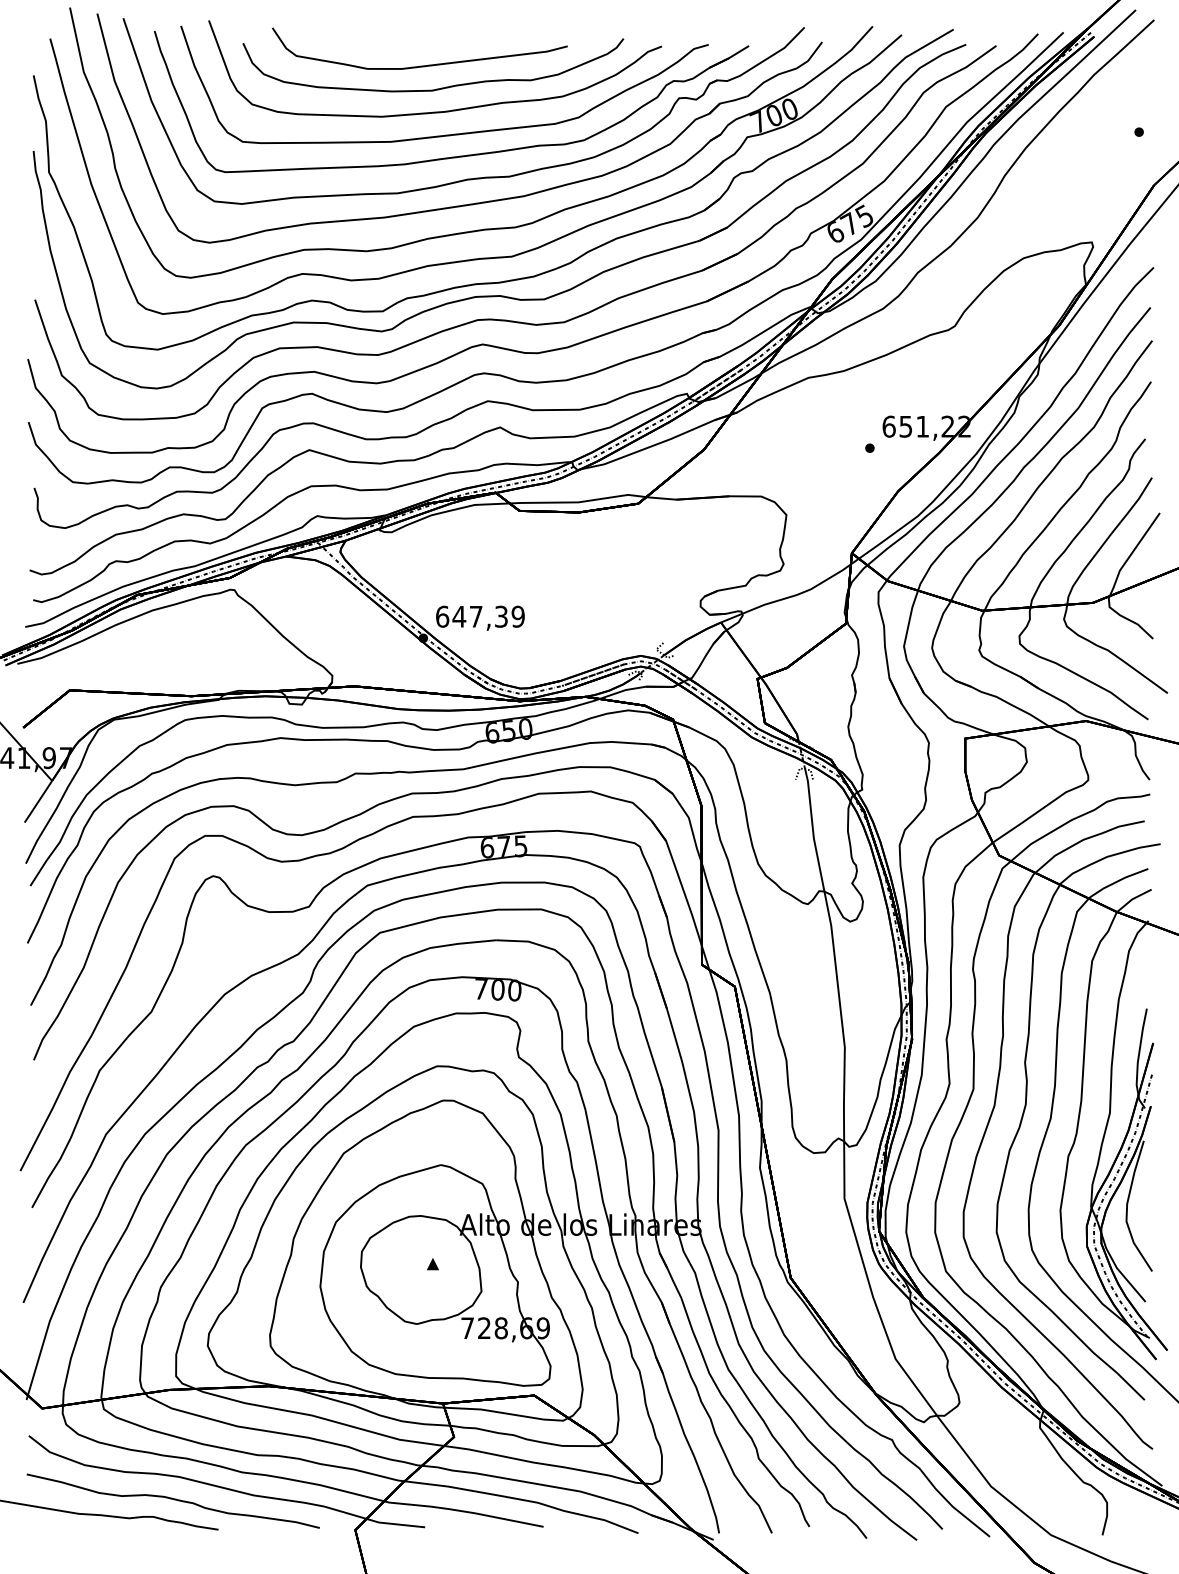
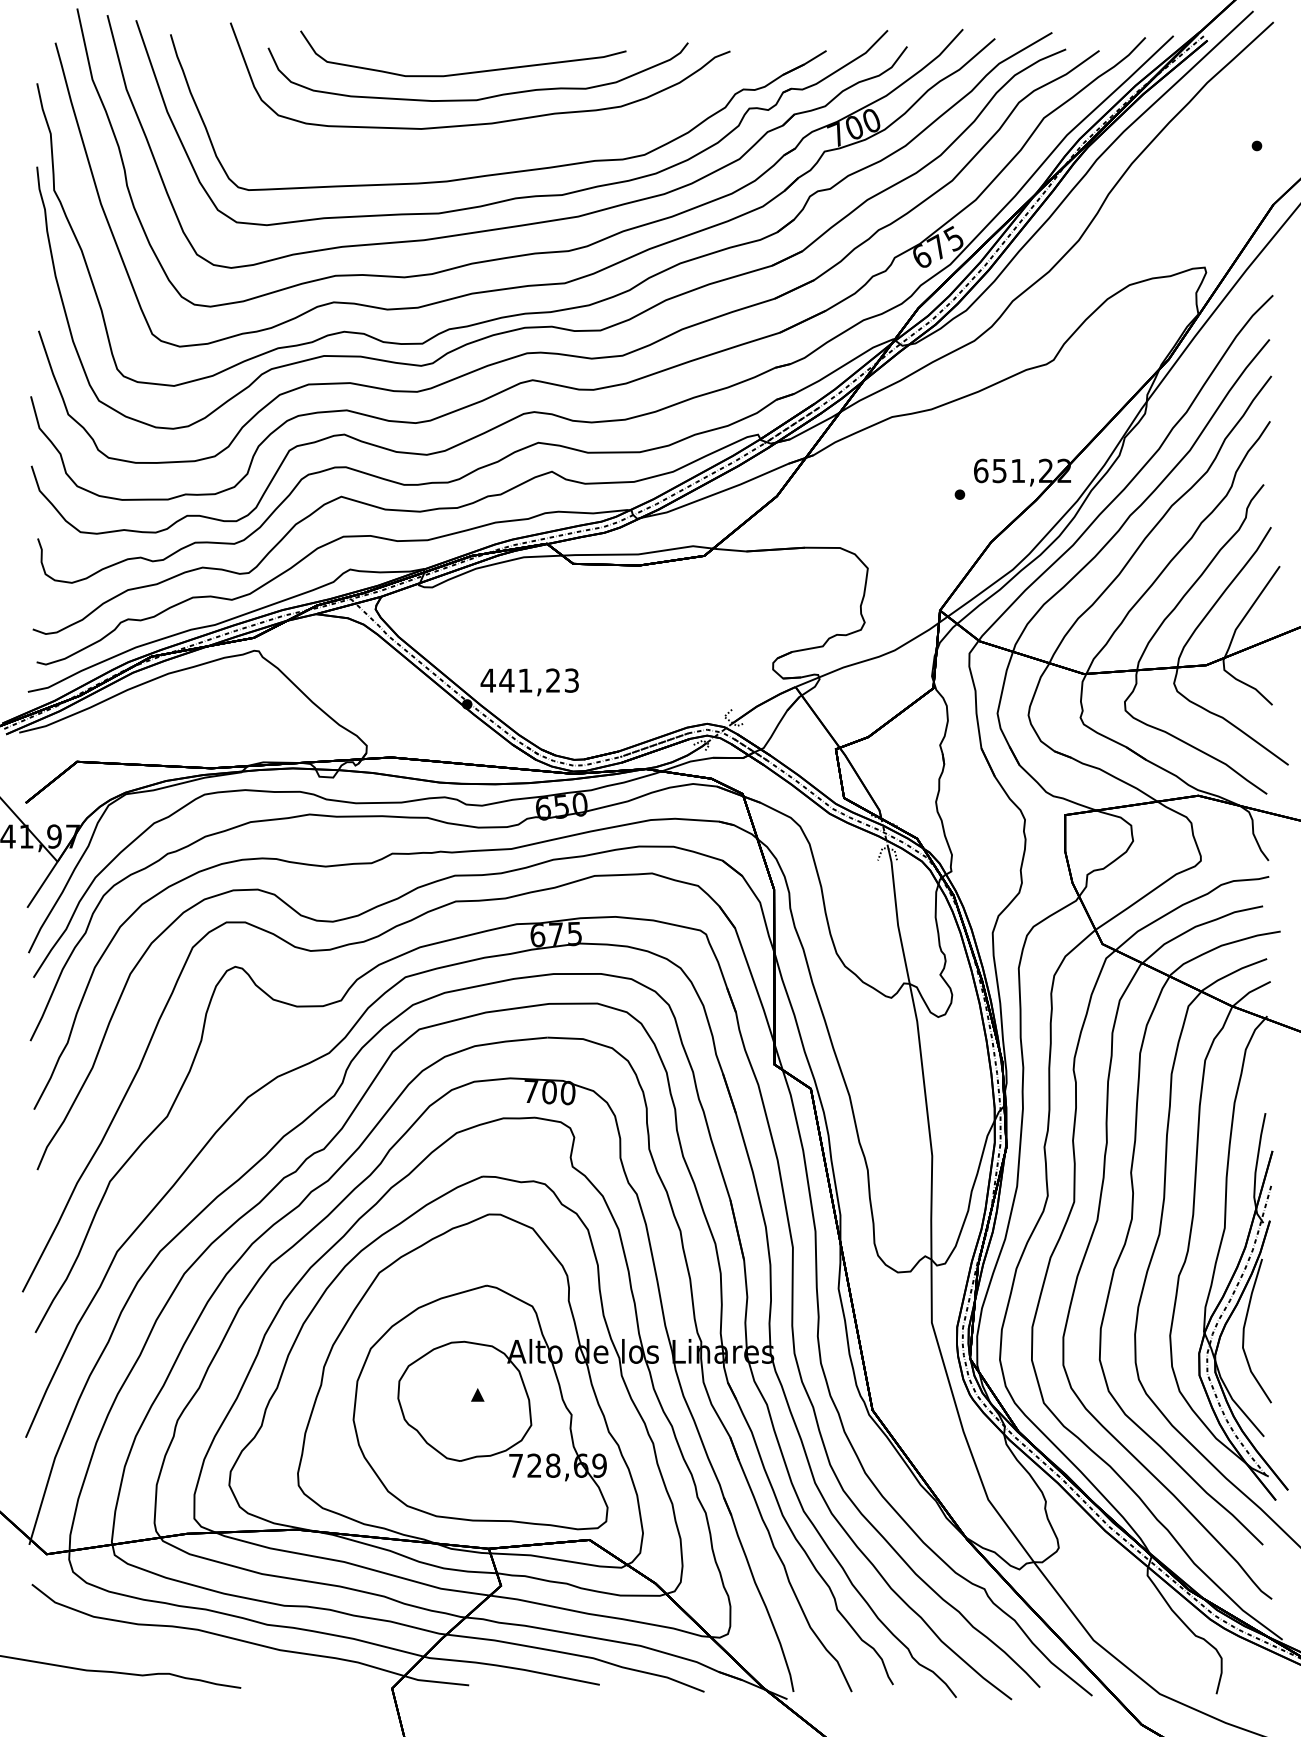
curve: (454, 133) -> (501, 147), removed
text: (479, 616) -> (529, 680), 647,39 -> 441,23
curve: (172, 1499) -> (190, 1654), removed

